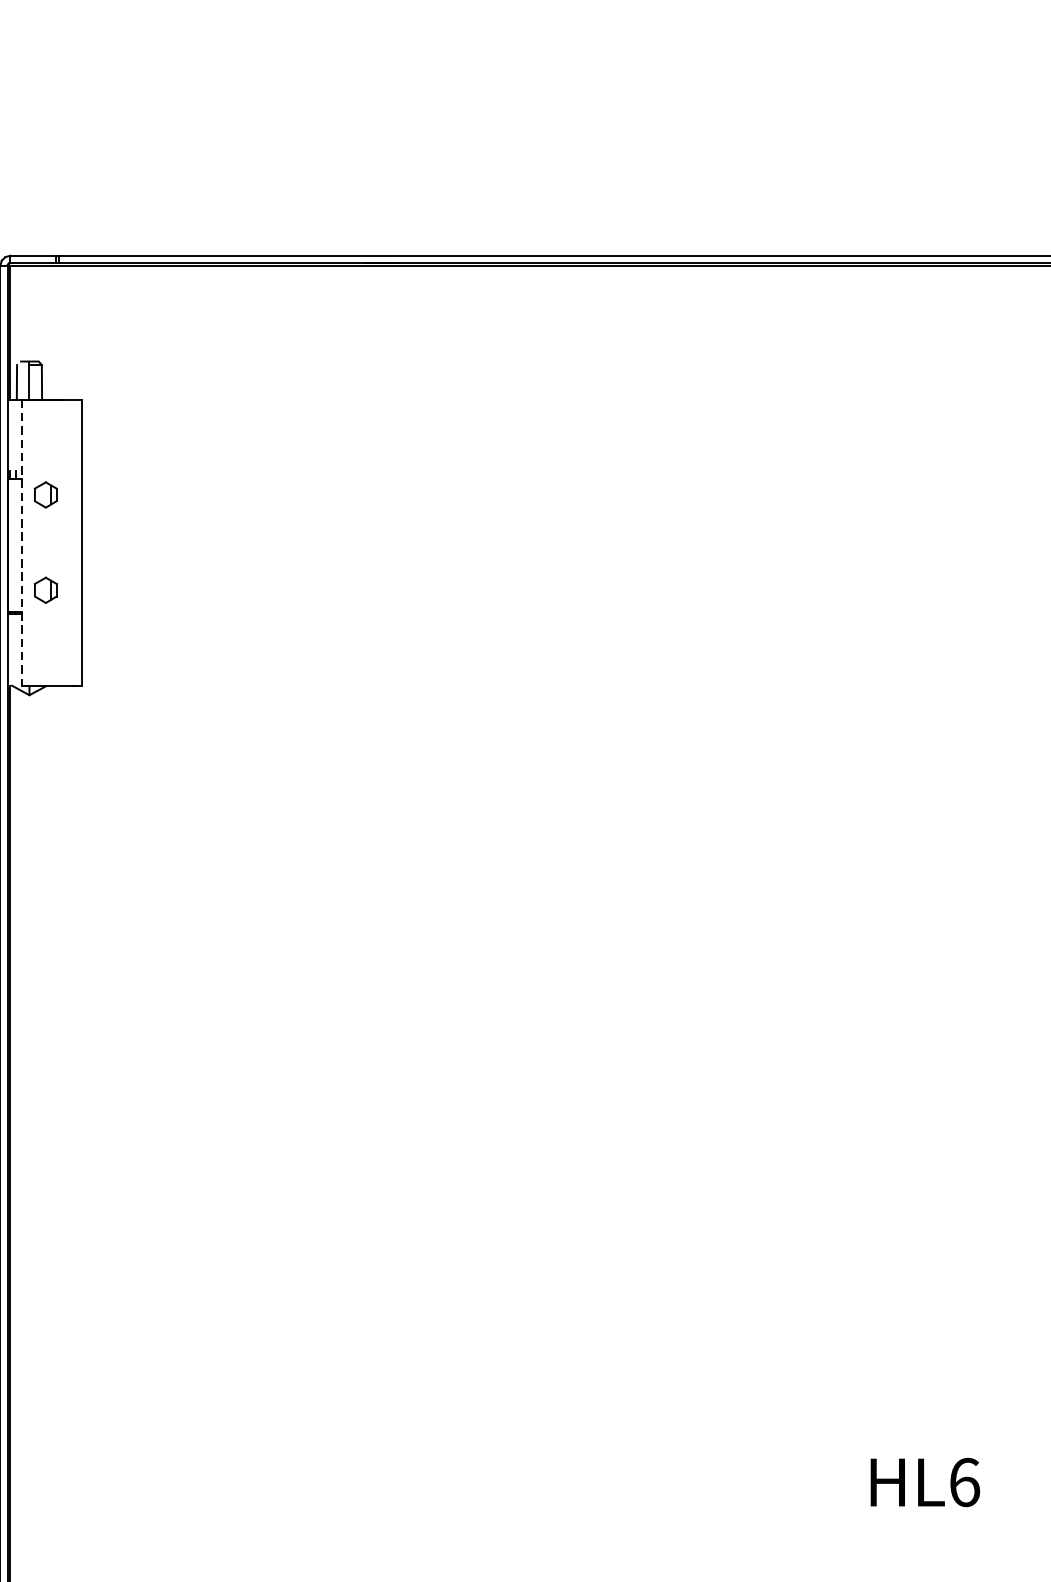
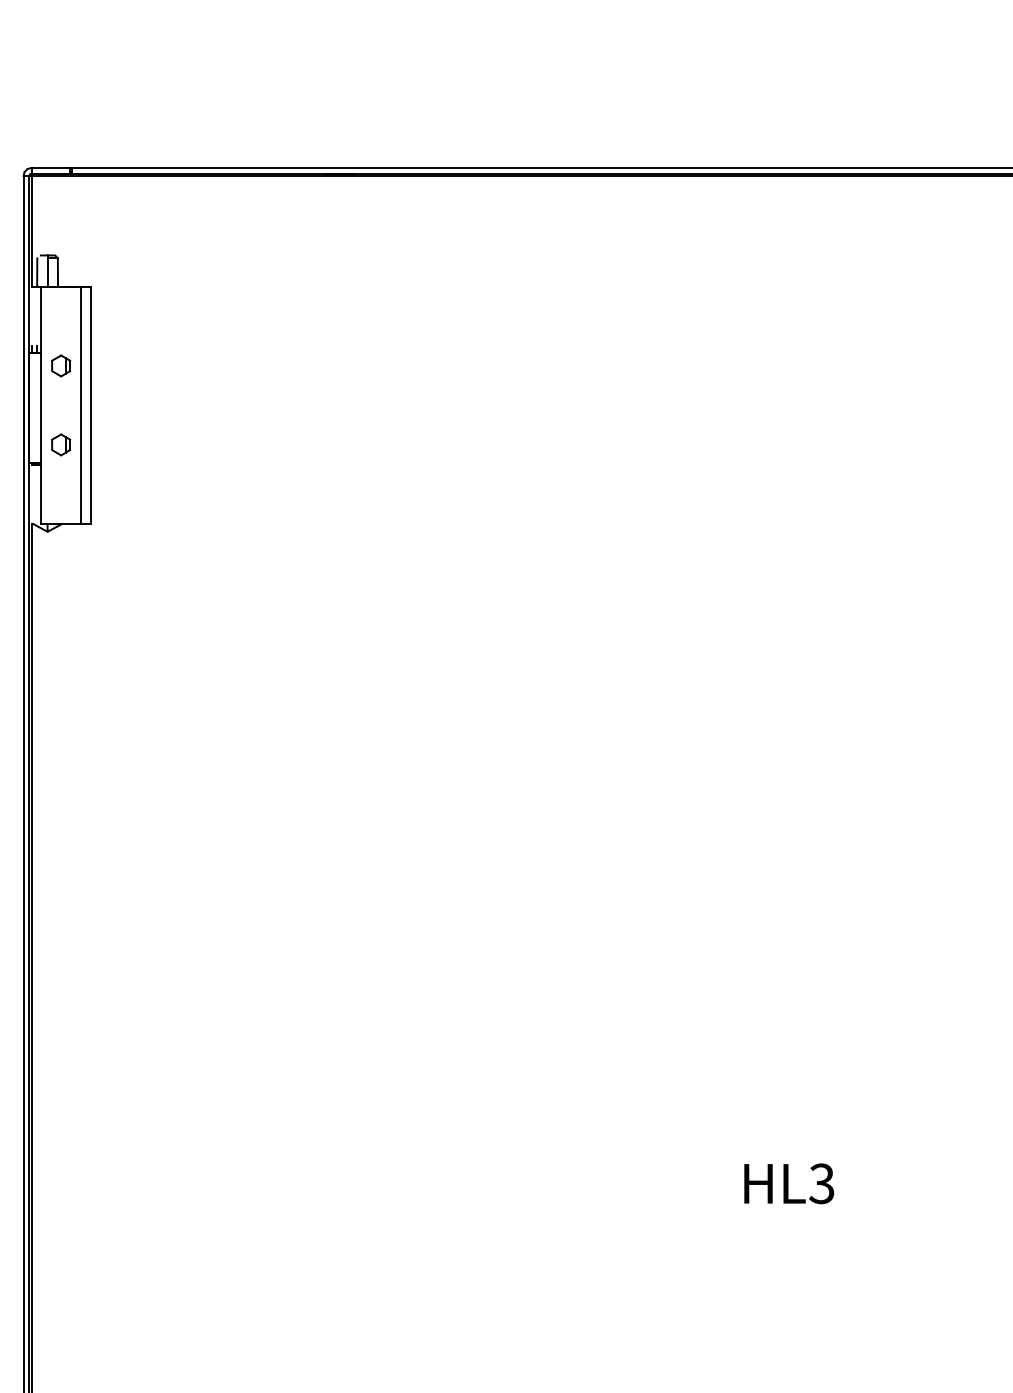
line: (69, 542) -> (80, 405), added
line: (22, 543) -> (41, 406), dashed -> solid
text: (963, 1482) -> (821, 1183), L6 -> L3

